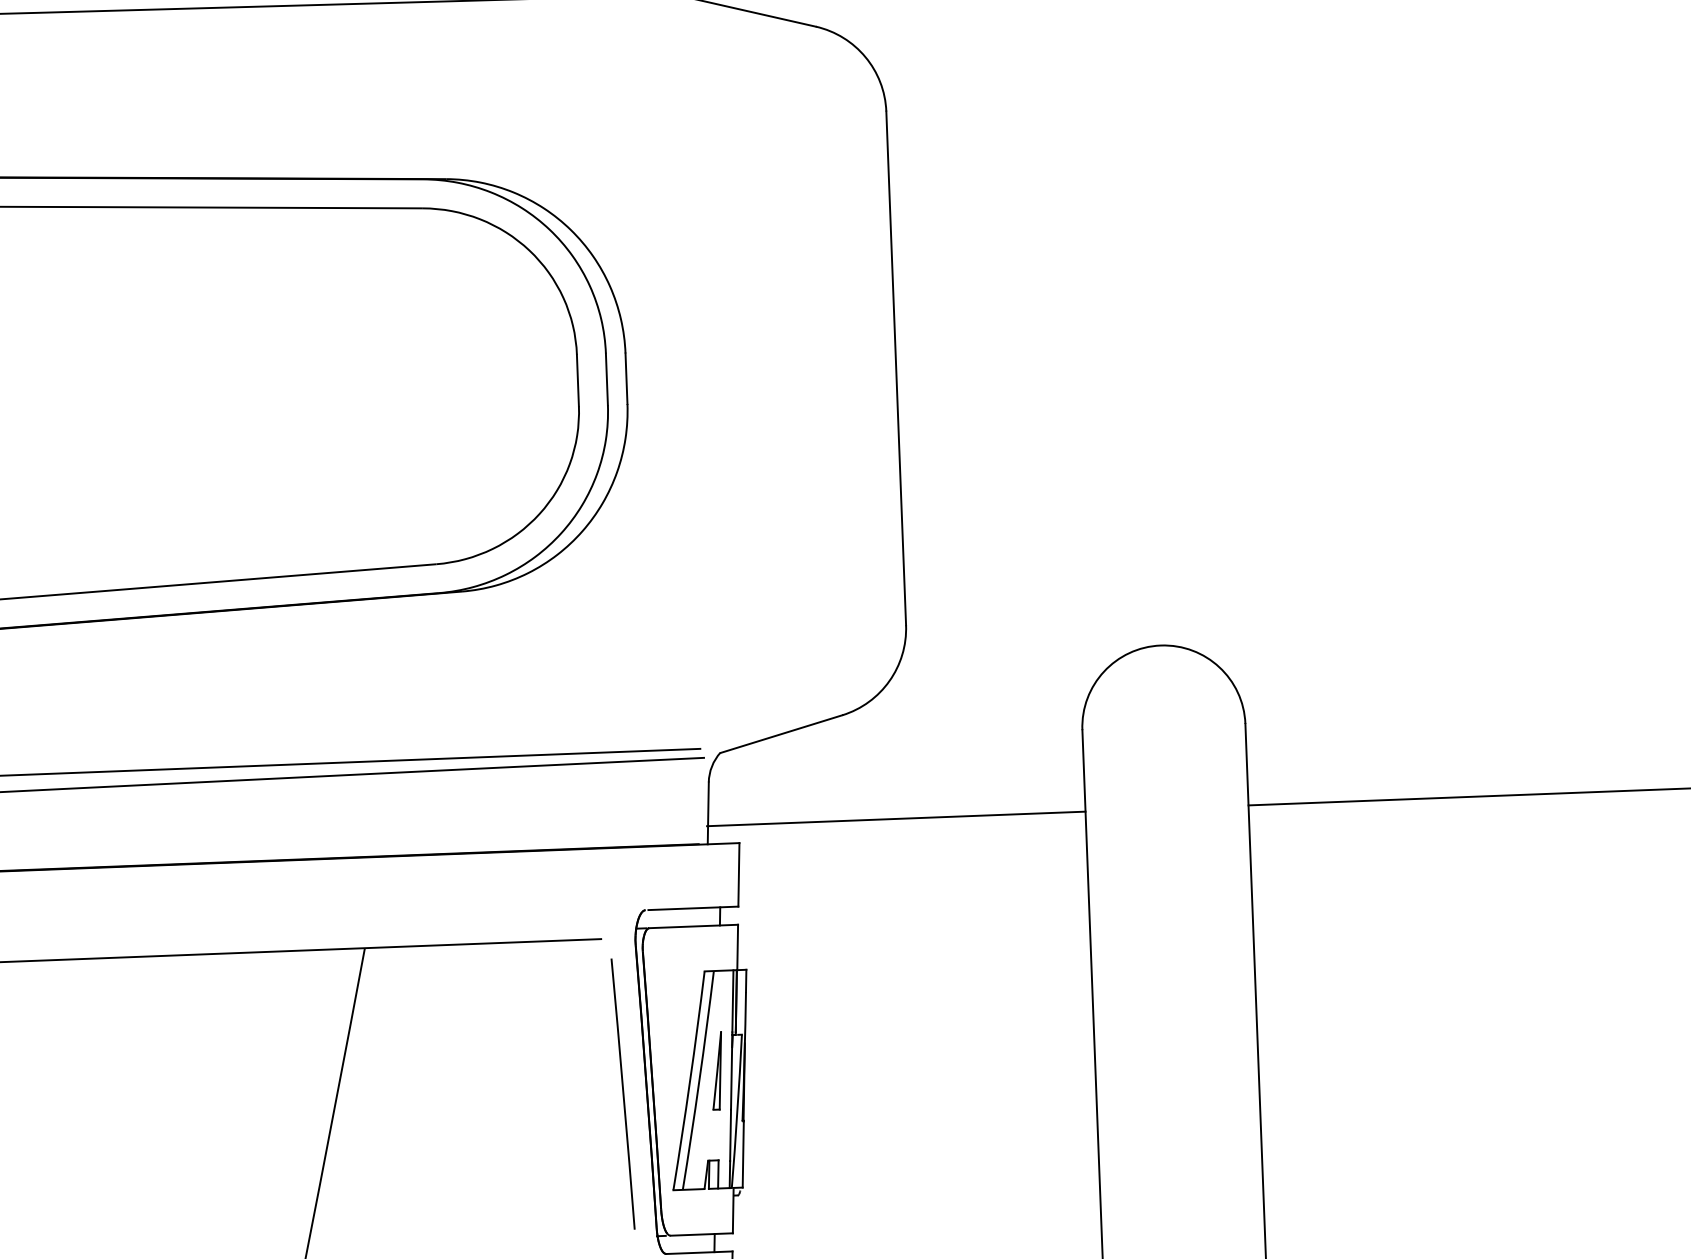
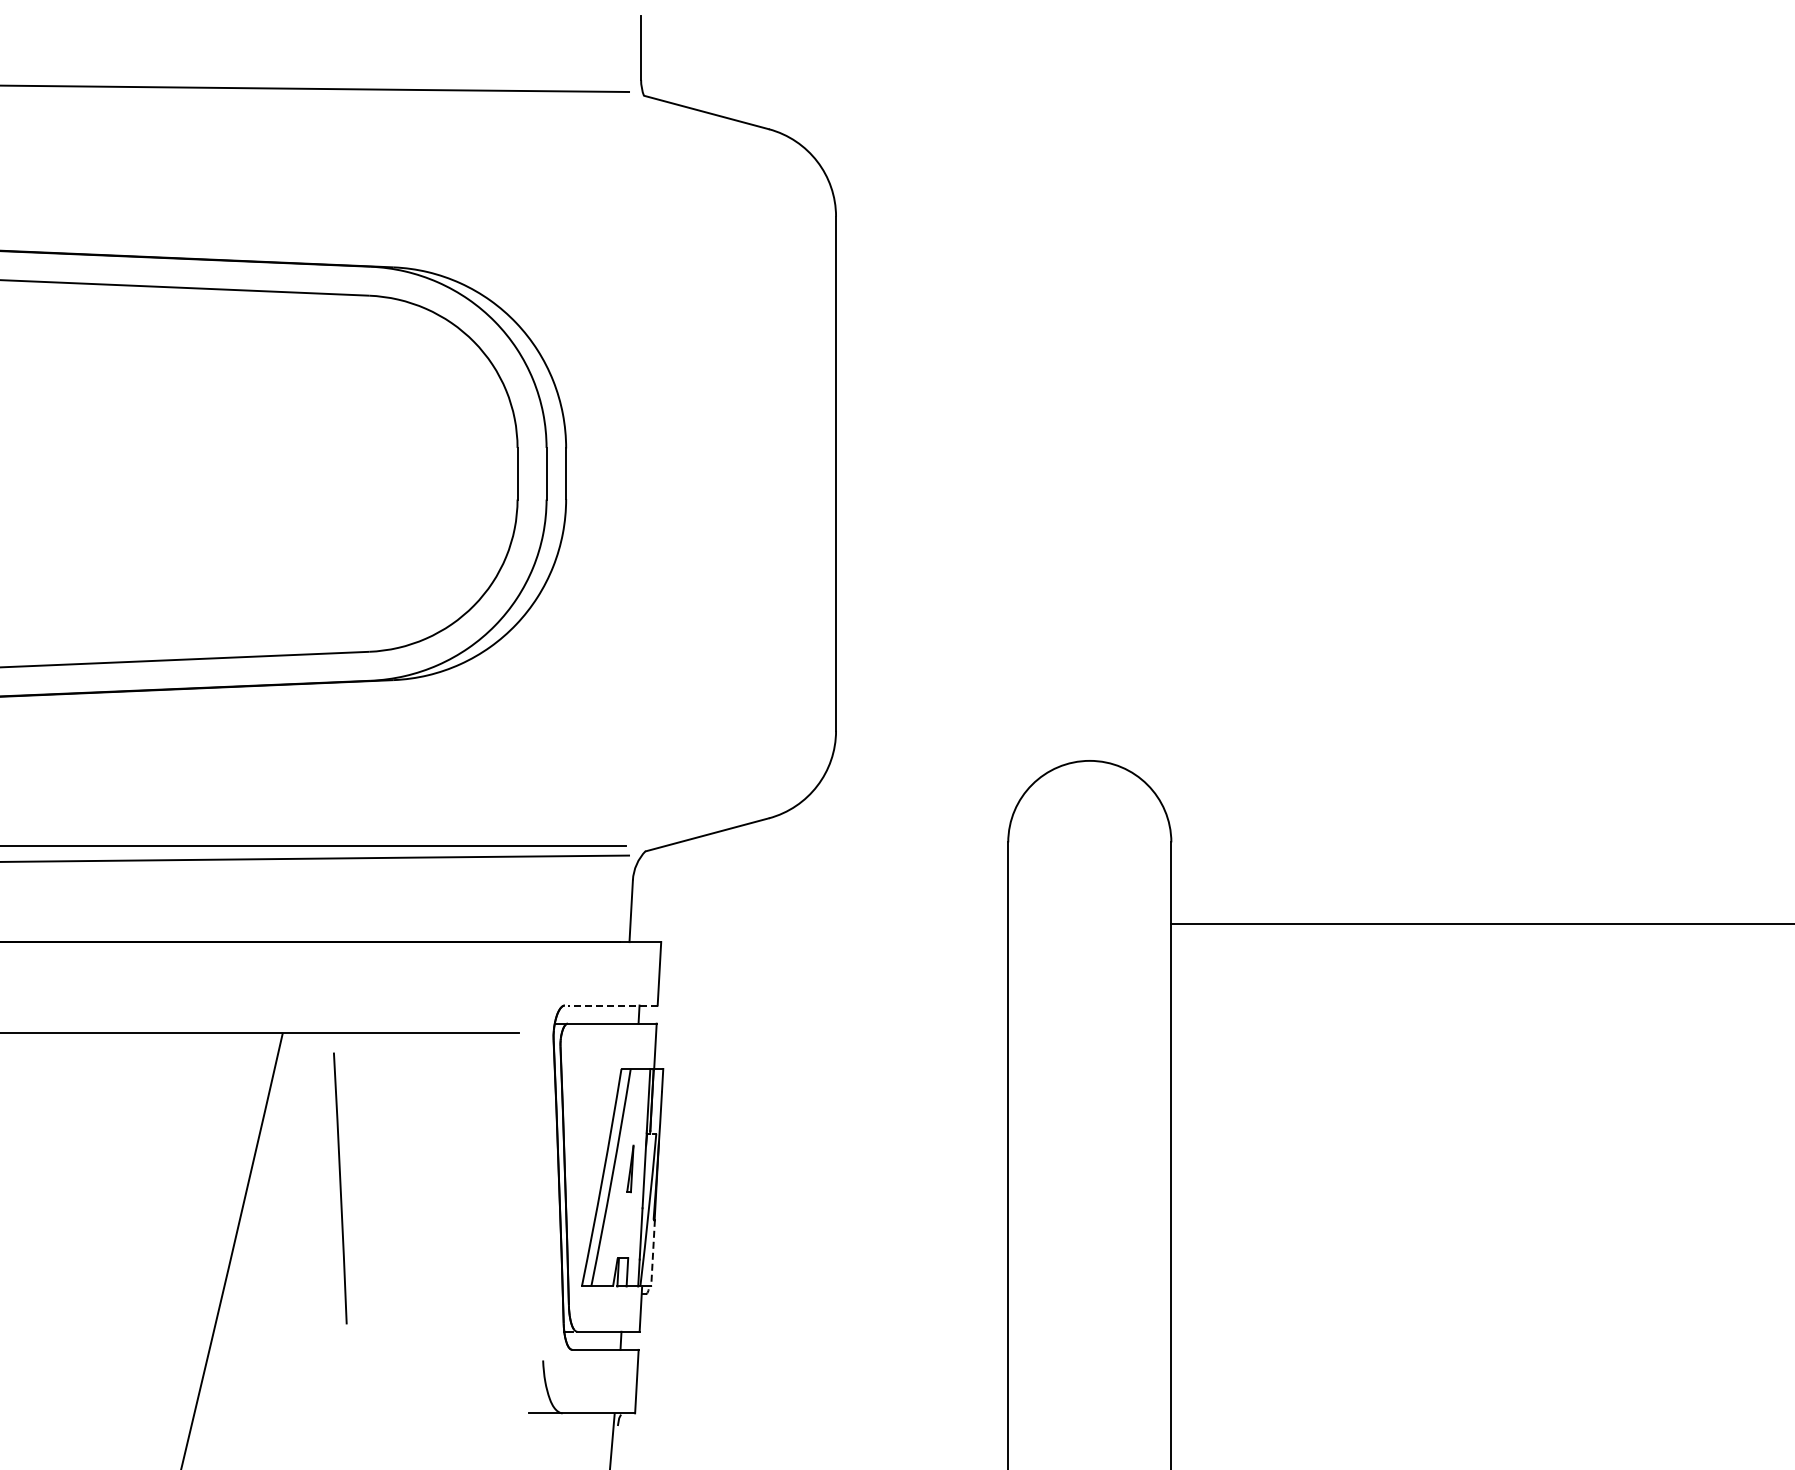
line: (895, 818) -> (818, 923), removed
line: (693, 908) -> (612, 1005), solid -> dashed
part: (717, 1070) -> (630, 1168), size x0.6
line: (623, 1094) -> (340, 1188), moved
line: (743, 1154) -> (653, 1253), solid -> dashed

